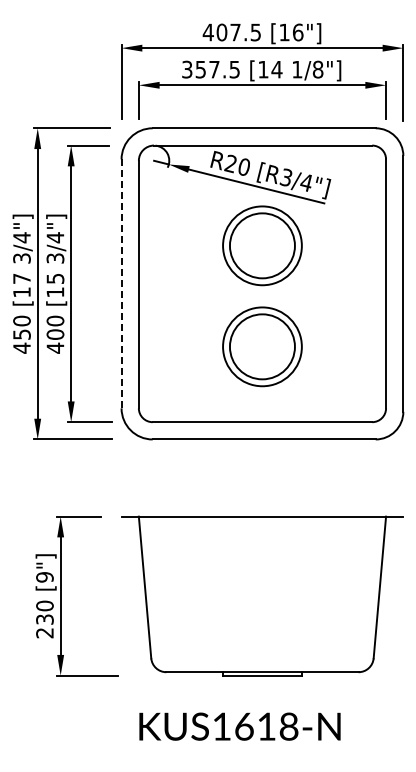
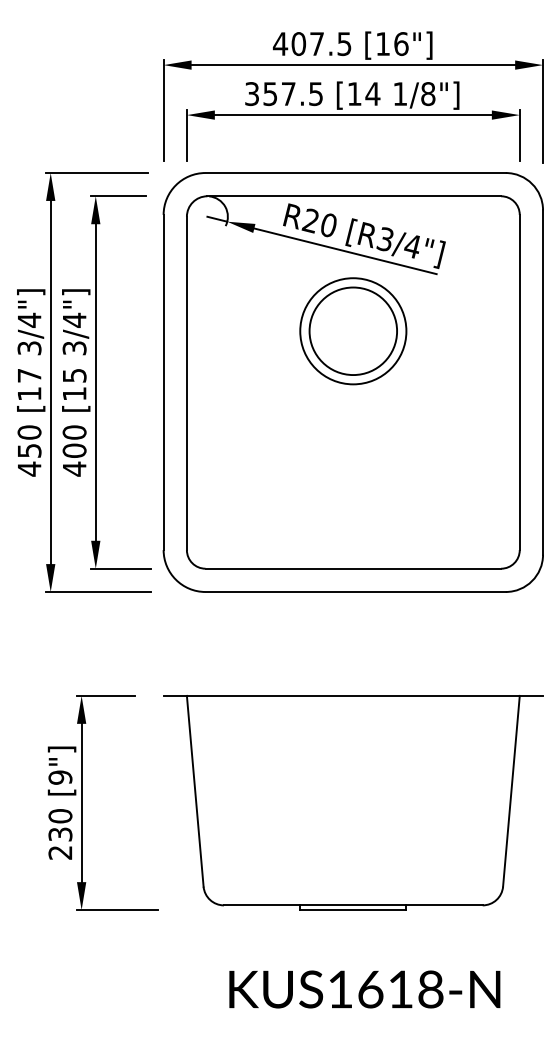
line: (121, 283) -> (163, 381), dashed -> solid
part: (262, 346) -> (353, 466), removed
text: (239, 726) -> (364, 989), moved

